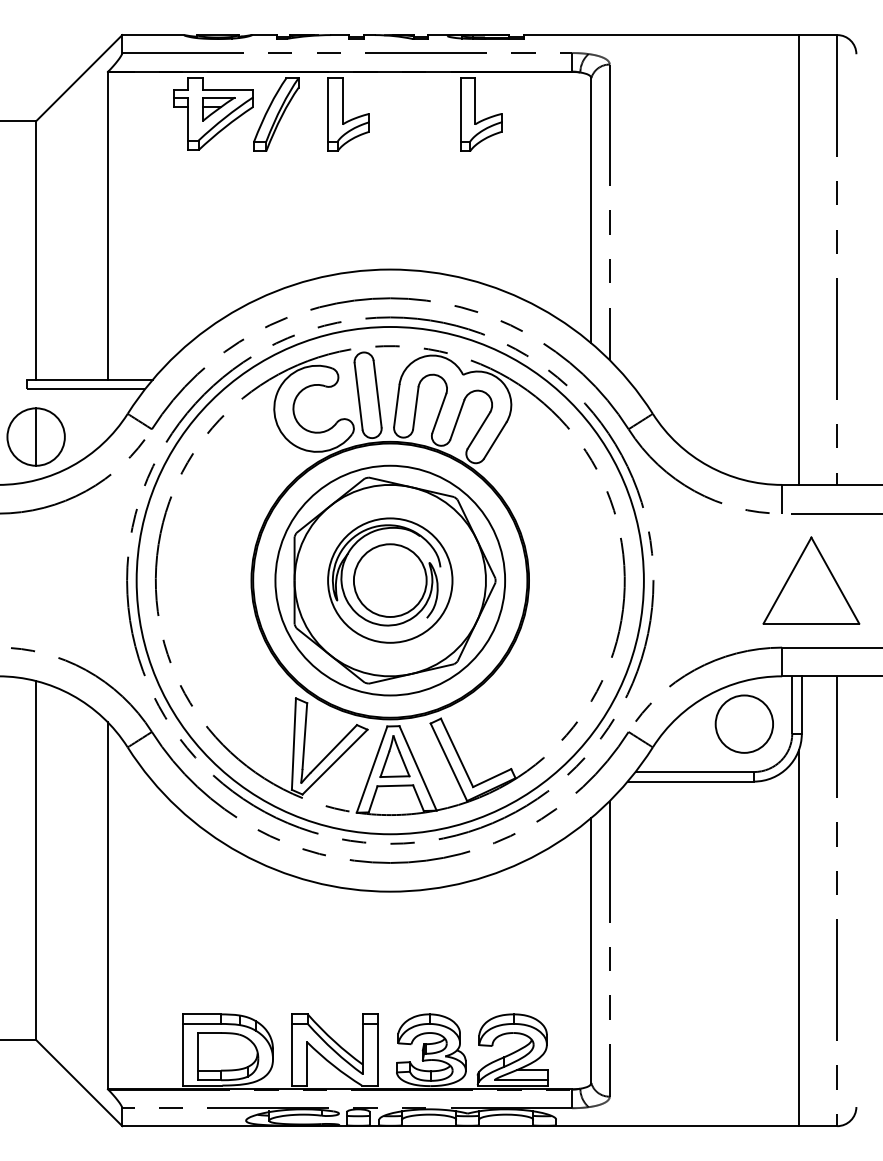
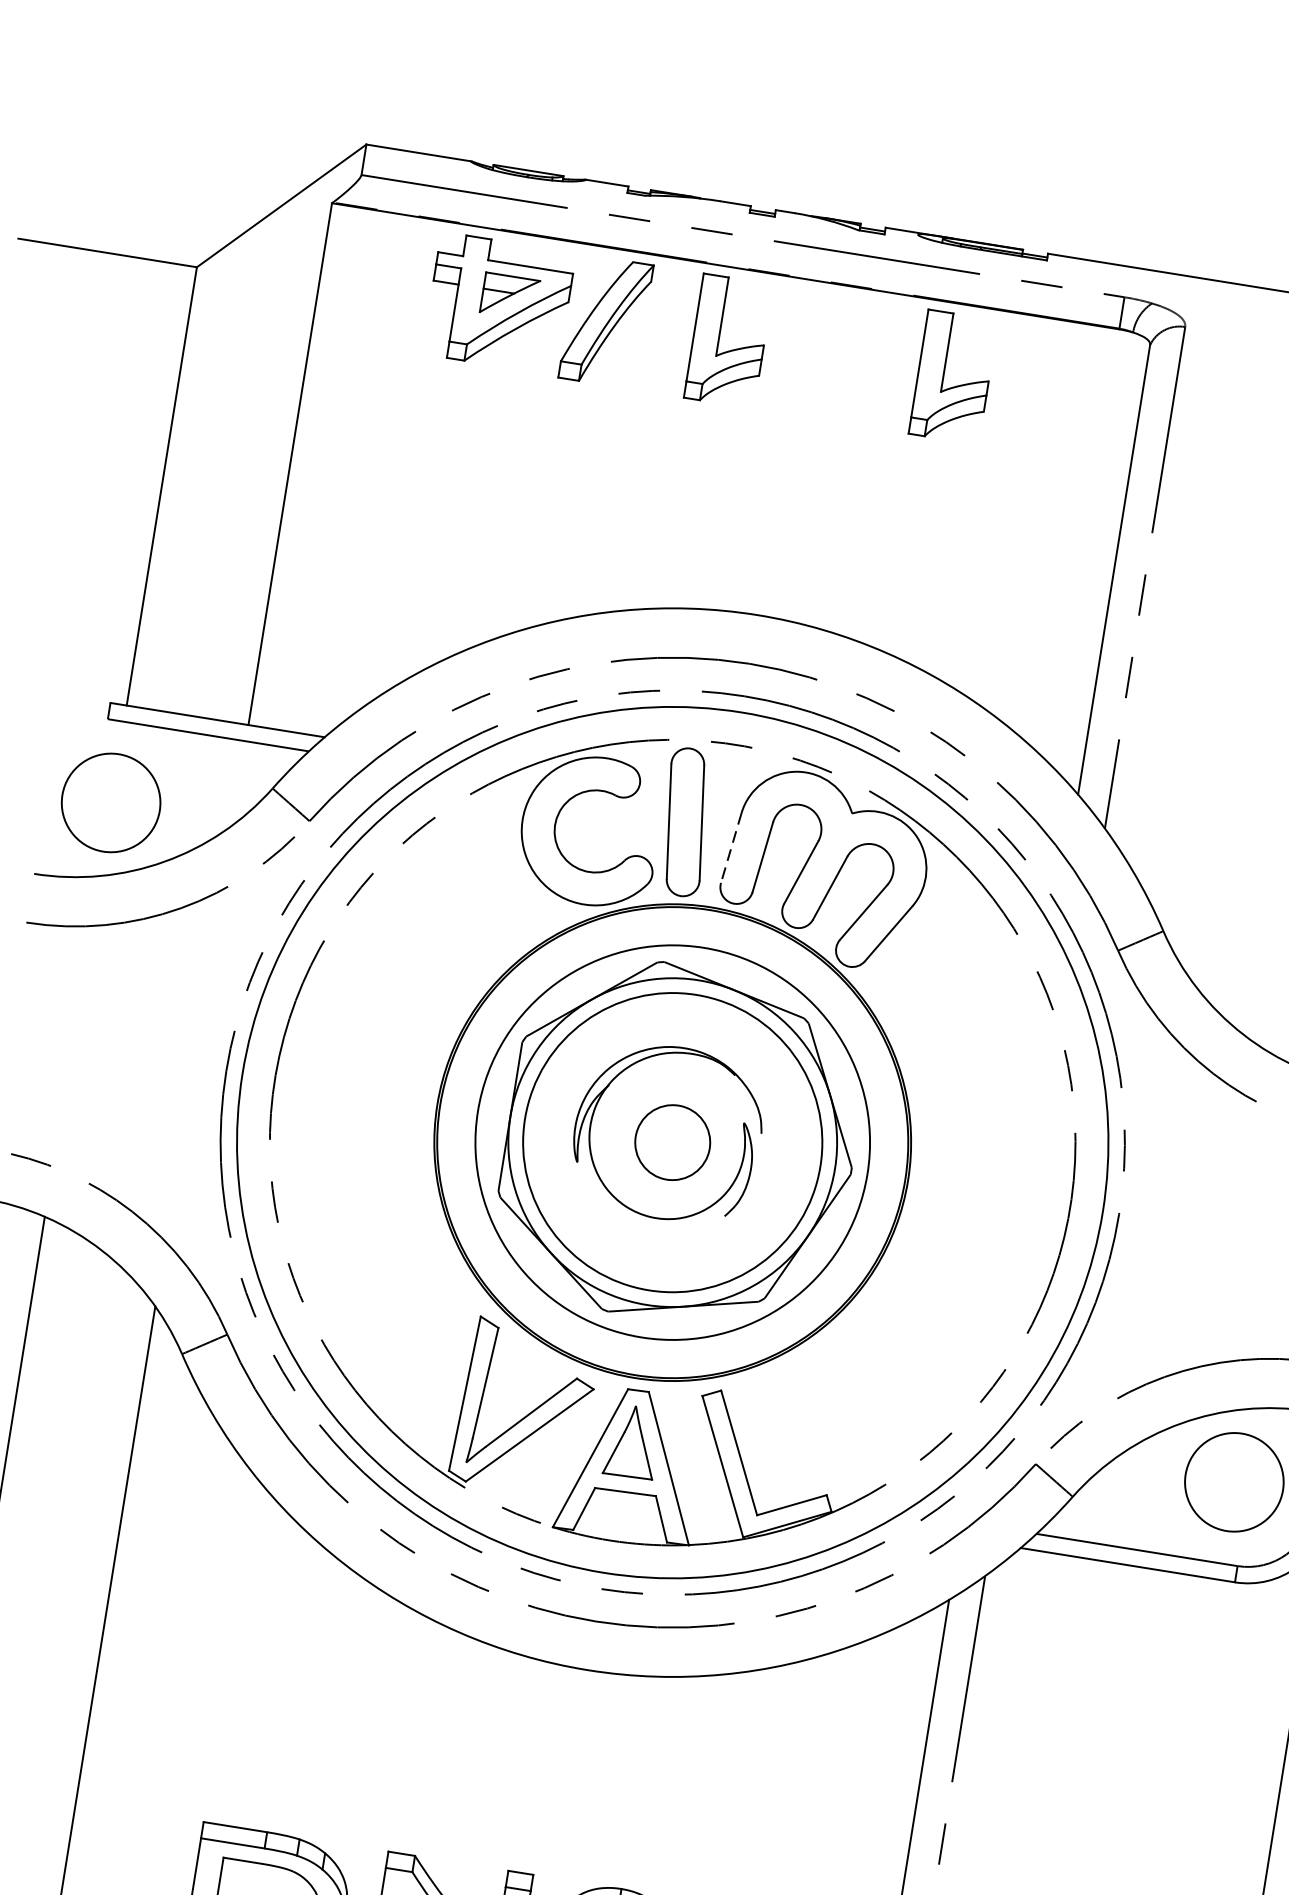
line: (396, 406) -> (730, 848), solid -> dashed
line: (36, 436) -> (111, 802), removed
circle: (389, 580) -> (671, 1142), size x0.6
circle: (390, 580) -> (673, 1142), size x1.4

